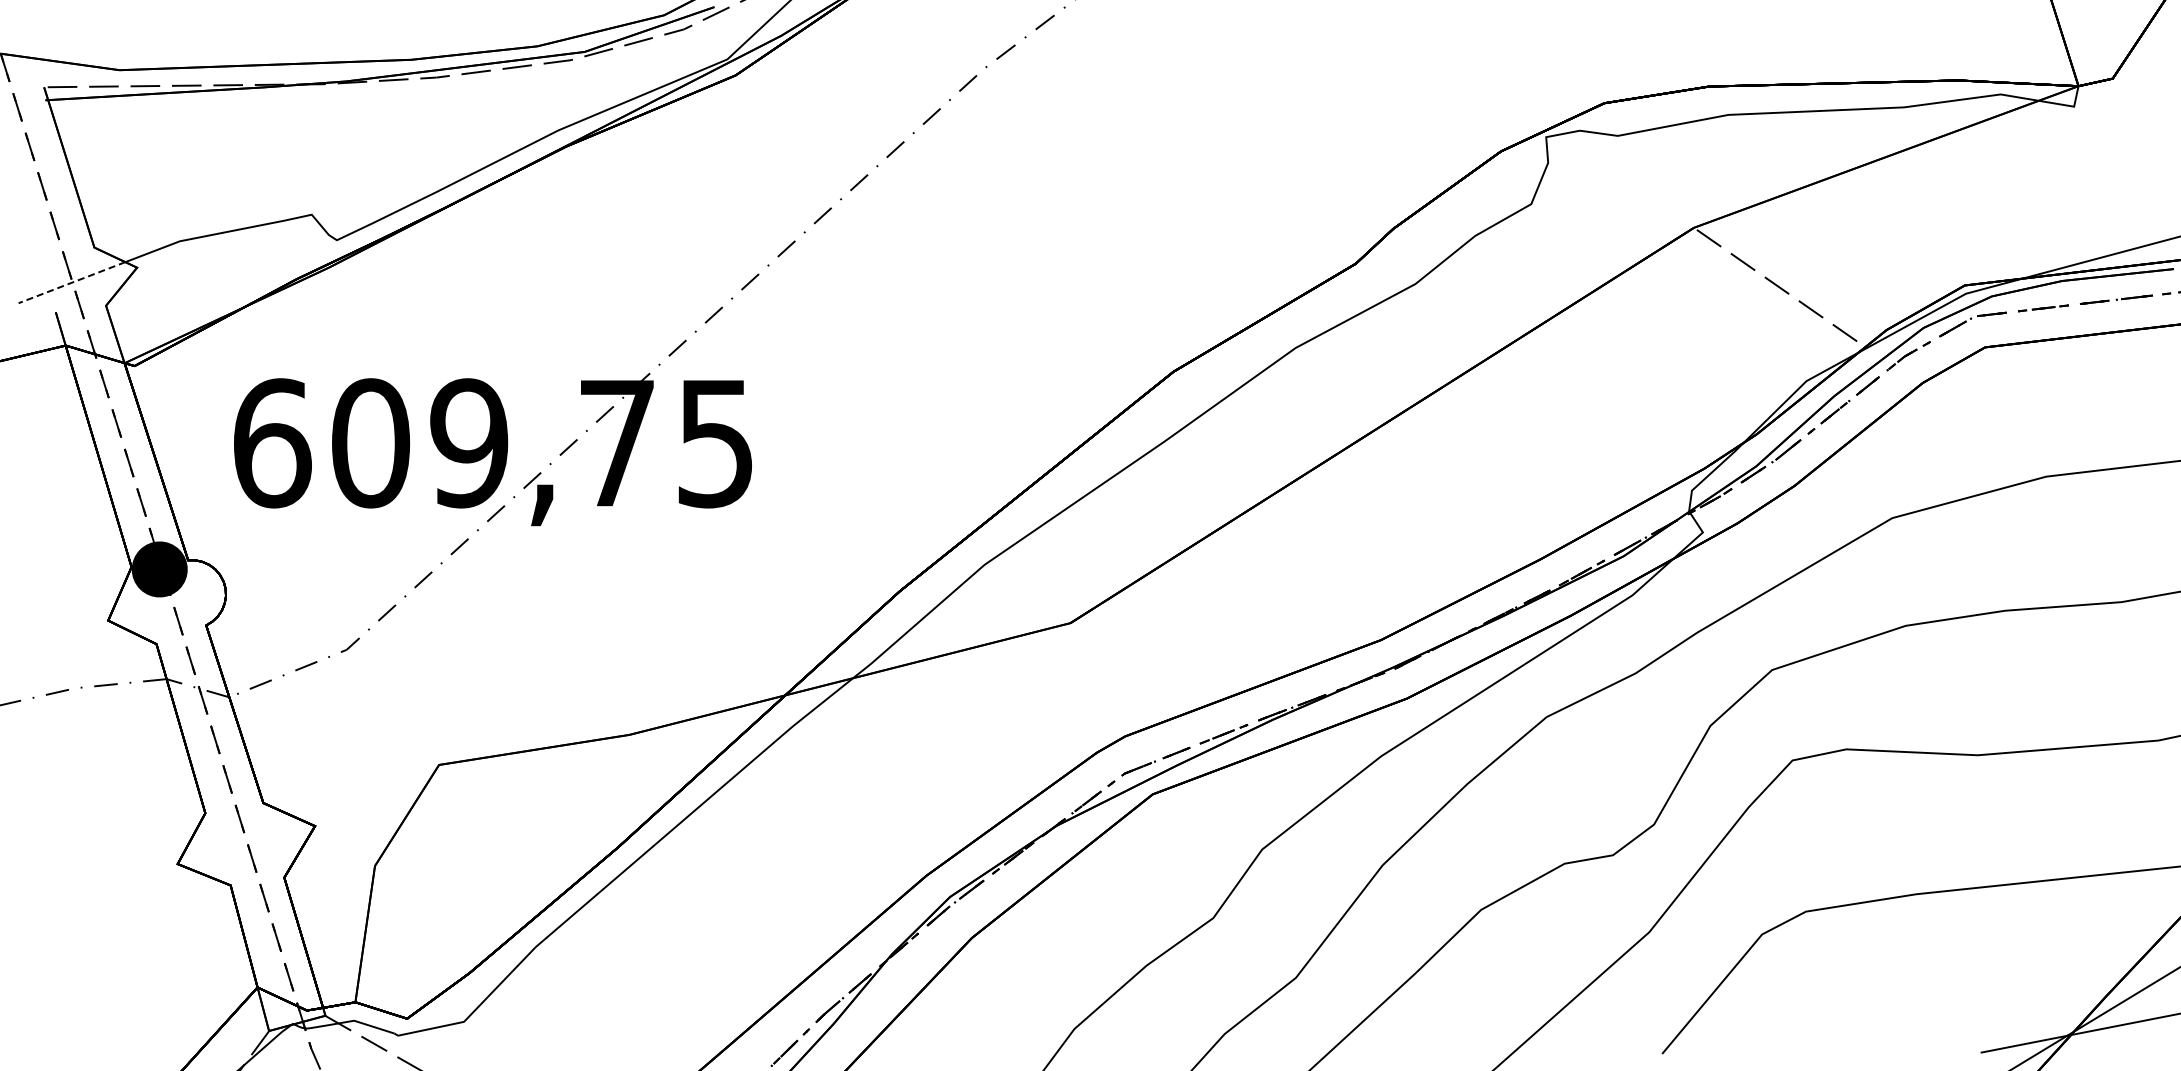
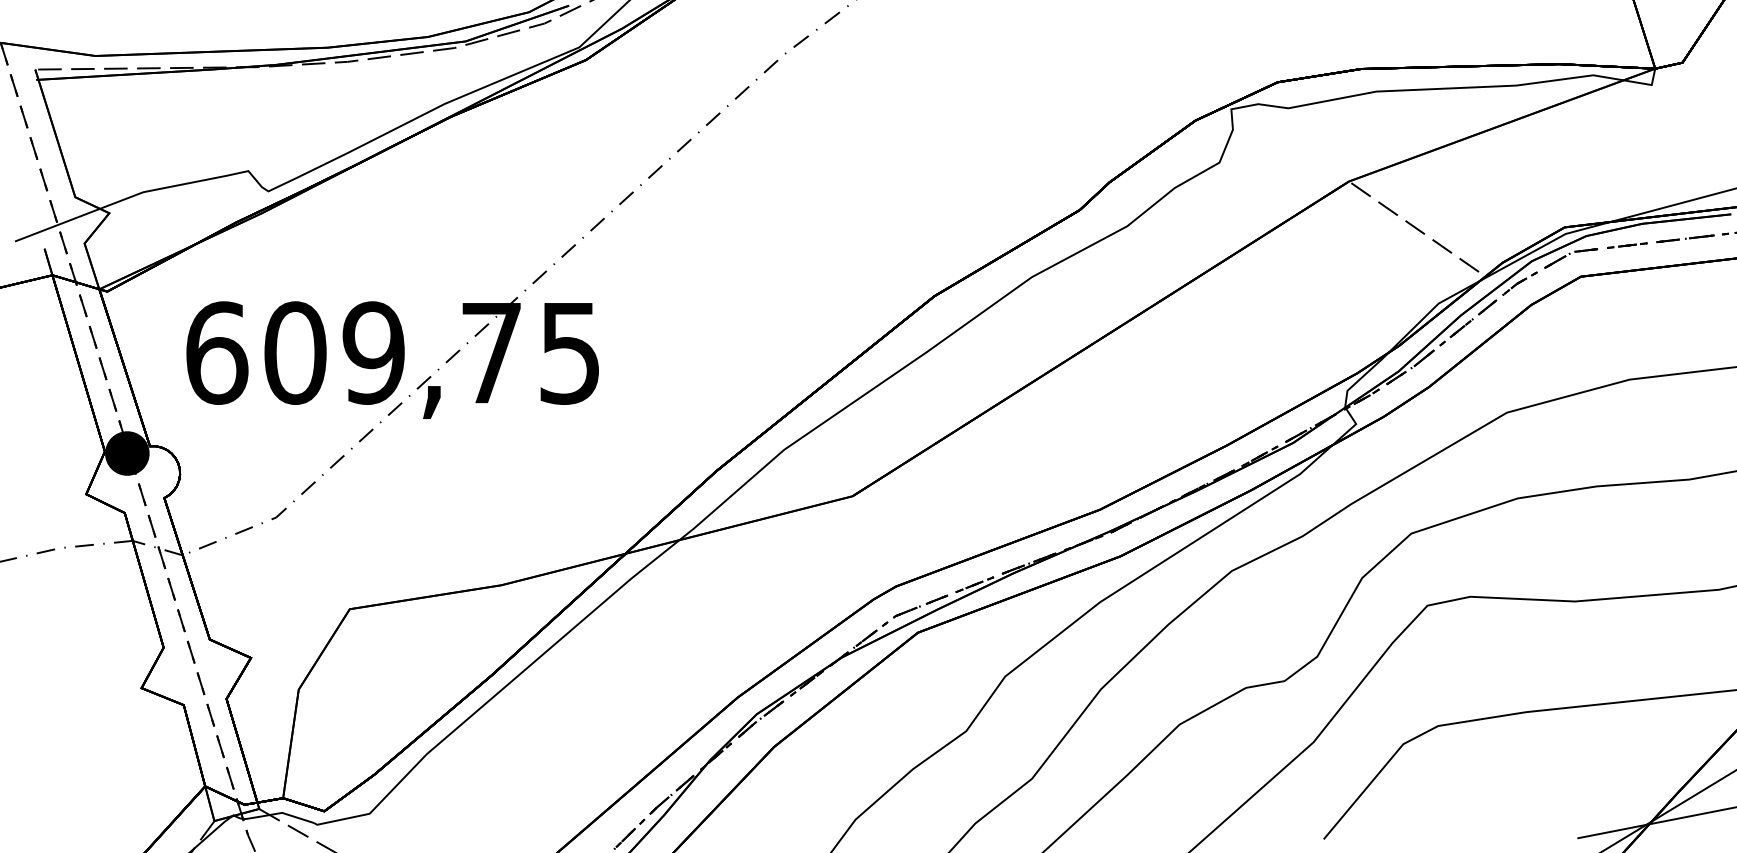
line: (71, 282) -> (57, 225), dashed -> solid

